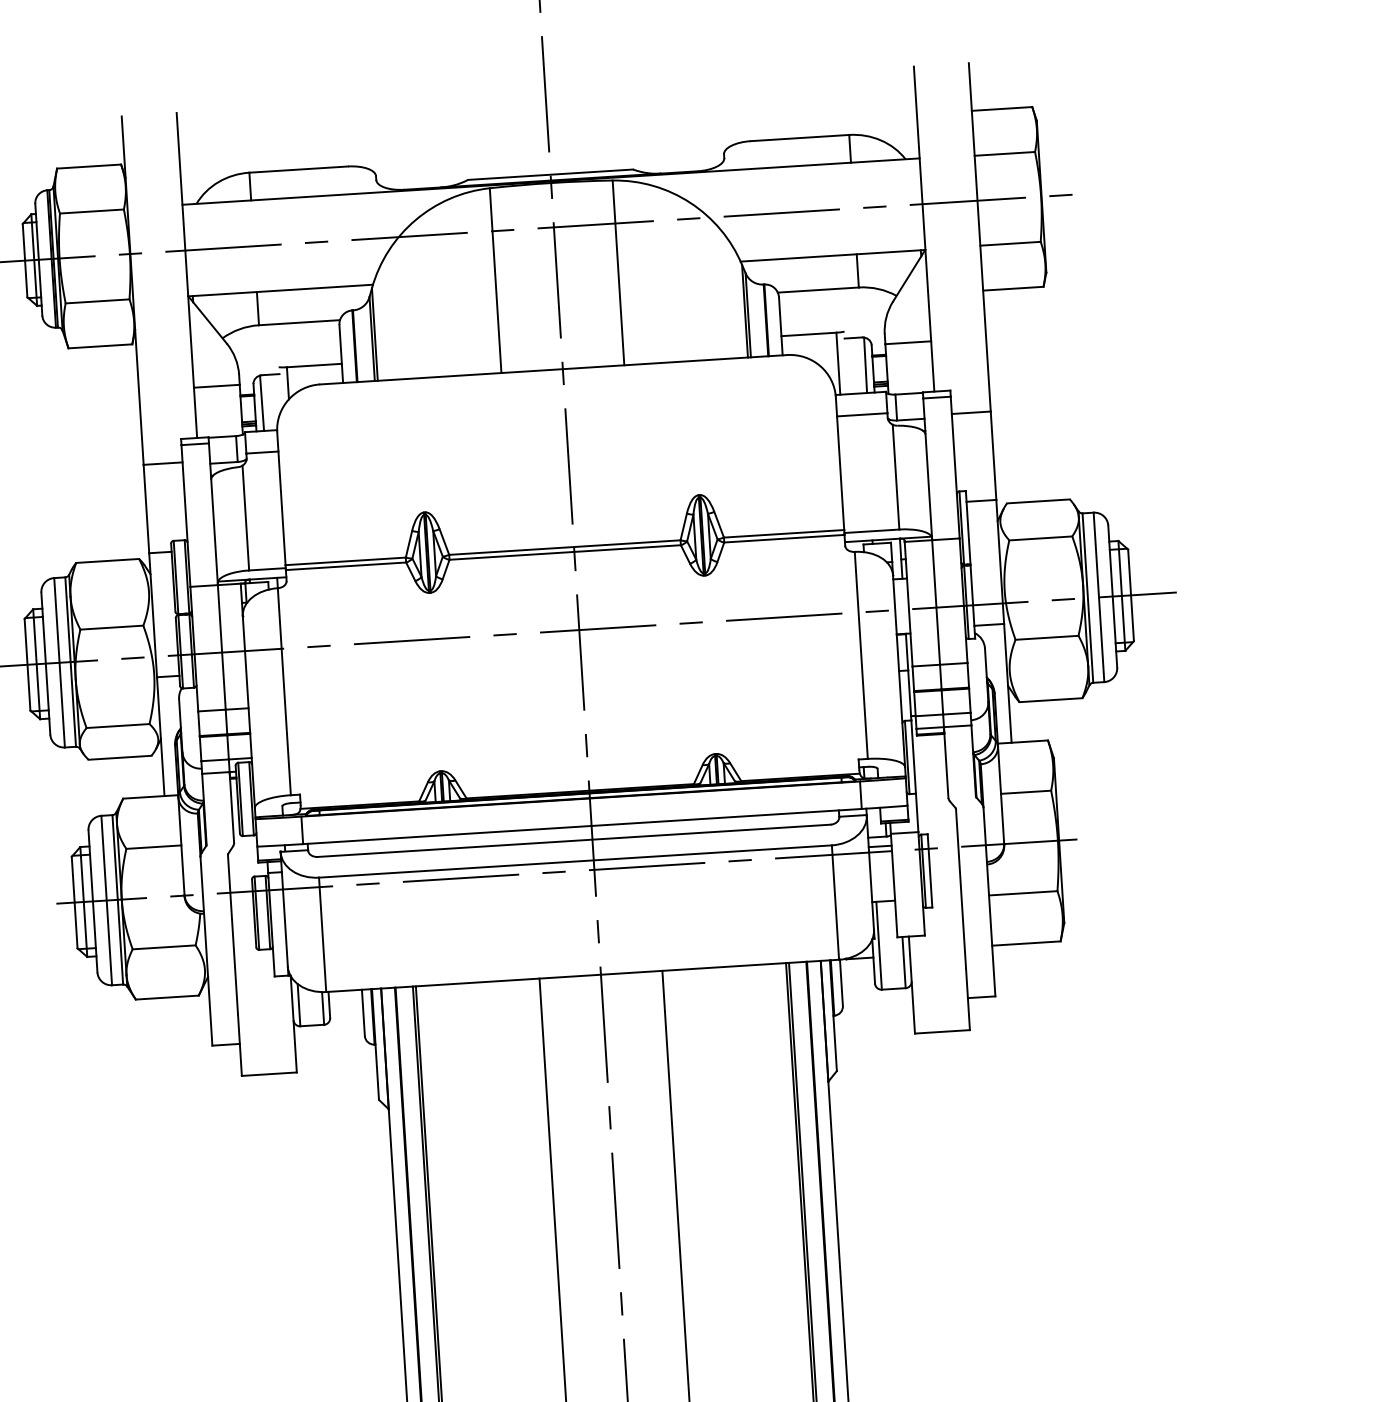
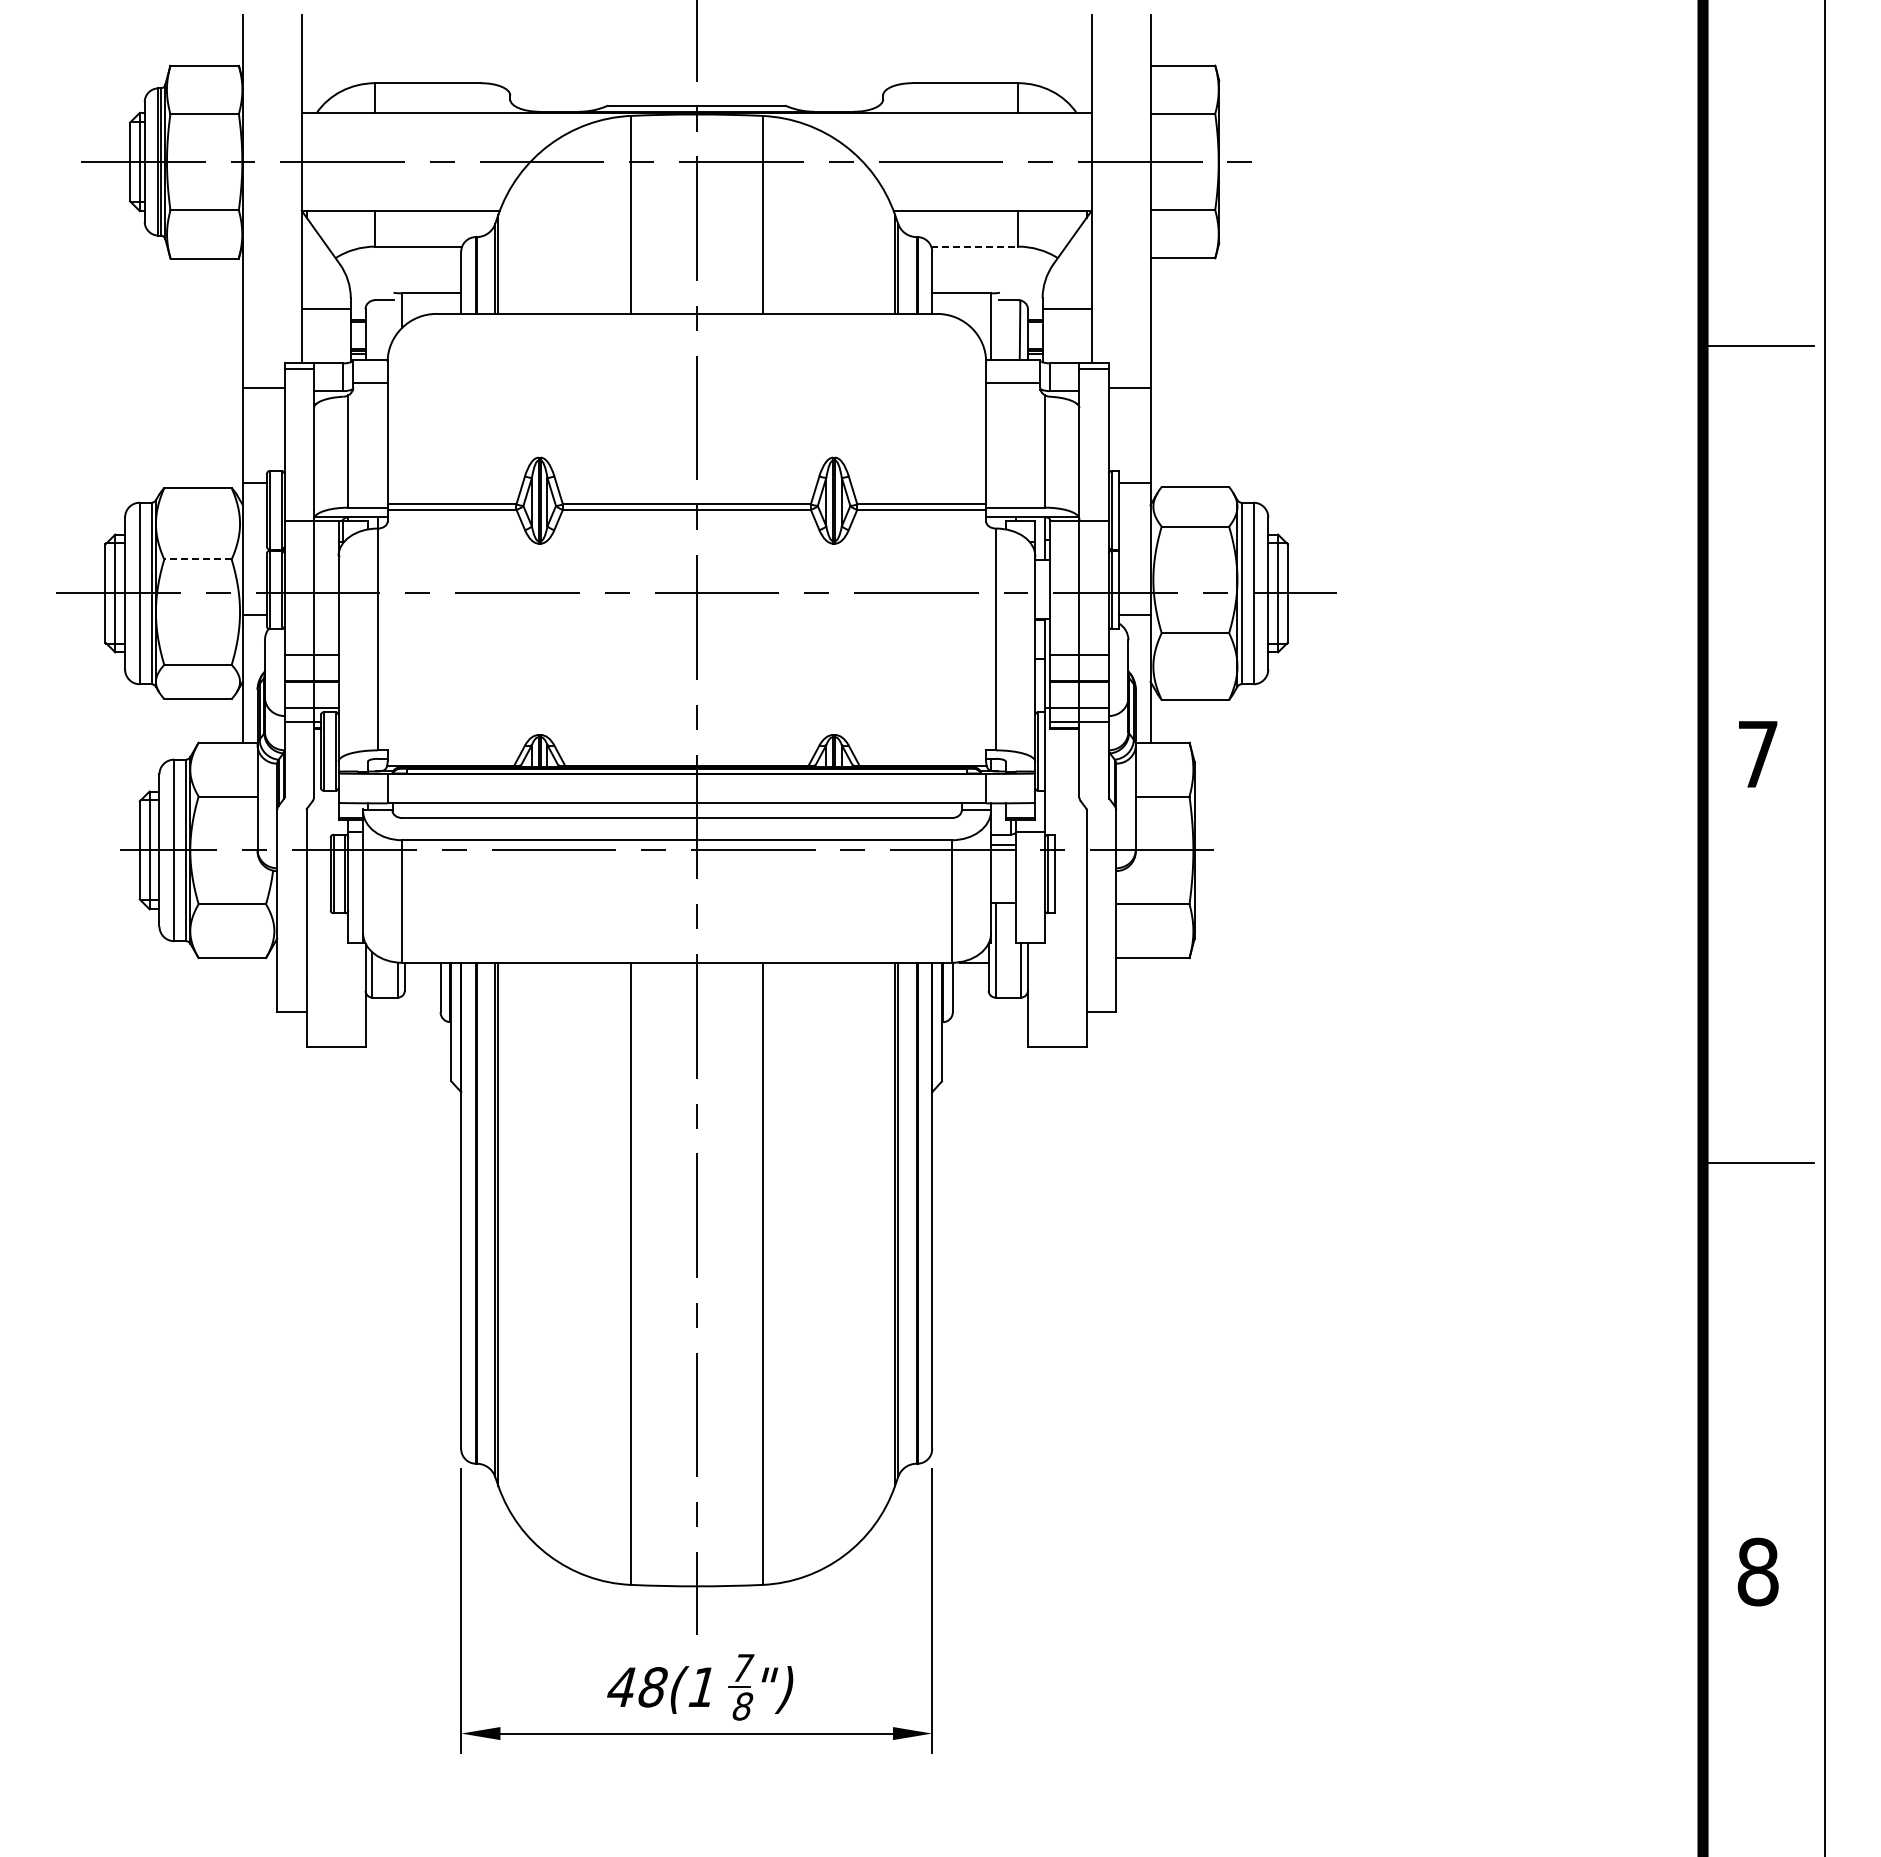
line: (819, 289) -> (975, 246), solid -> dashed
line: (262, 402) -> (373, 329), removed
line: (112, 627) -> (198, 559), solid -> dashed

